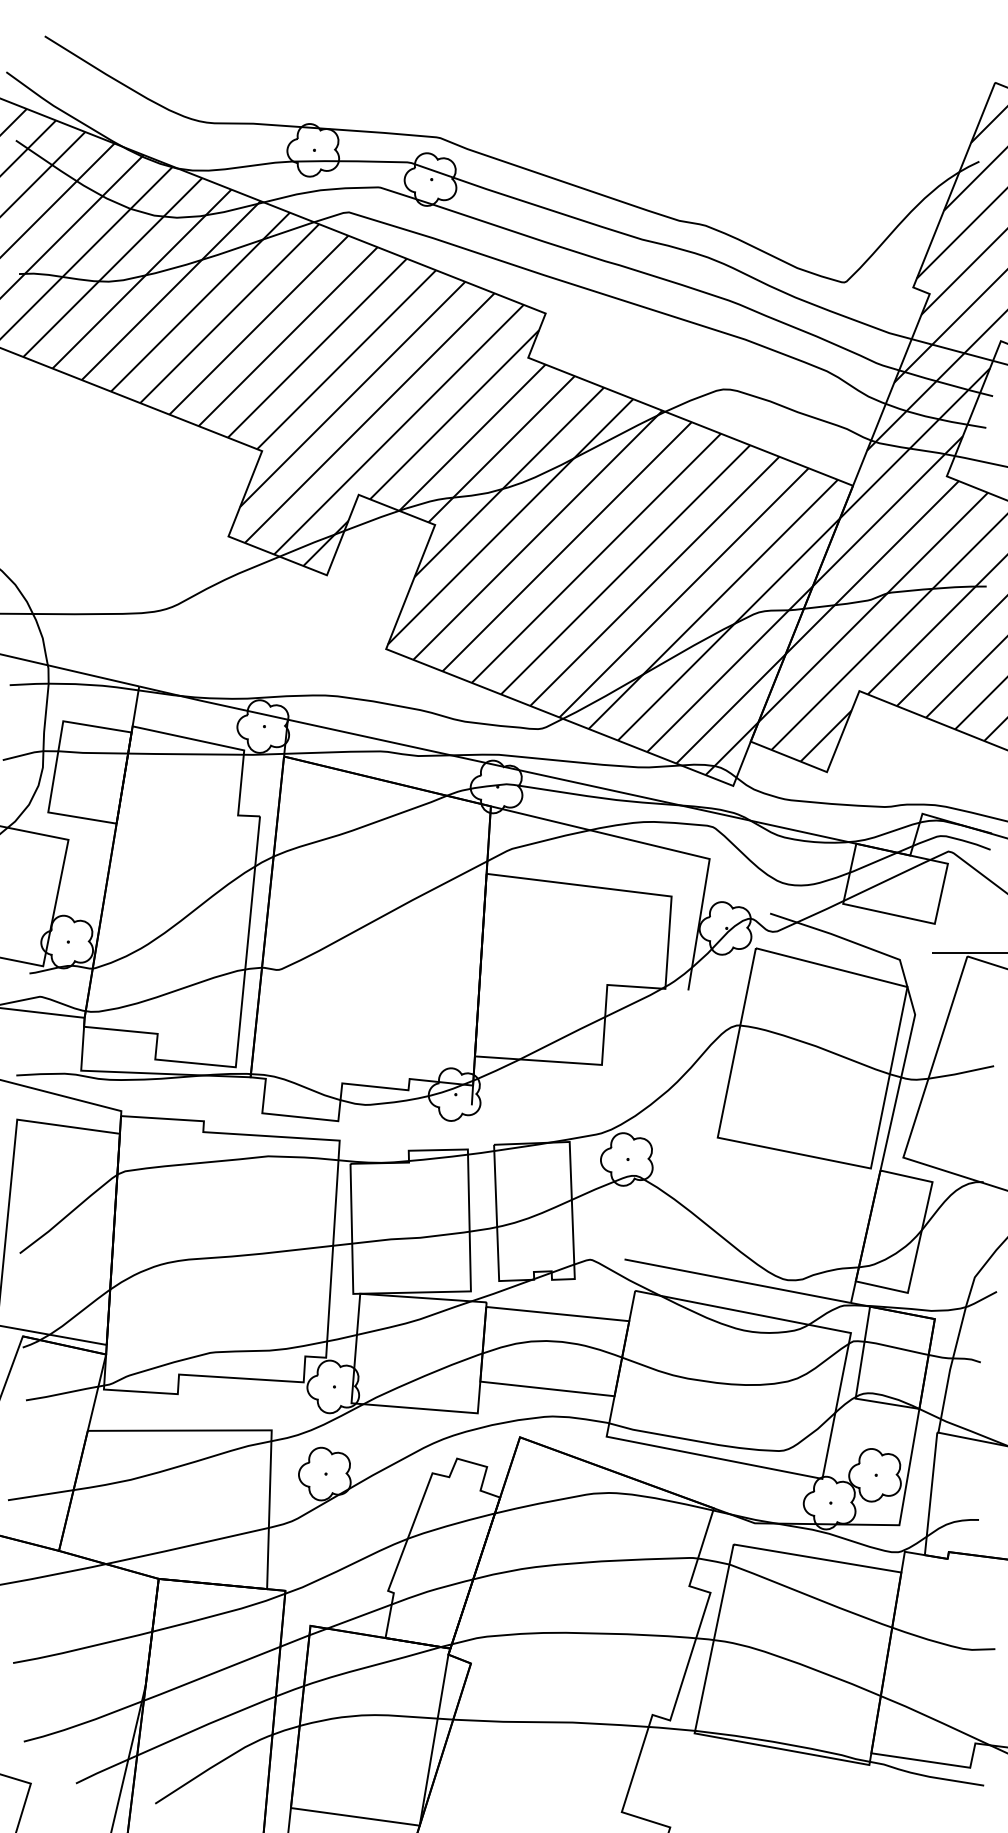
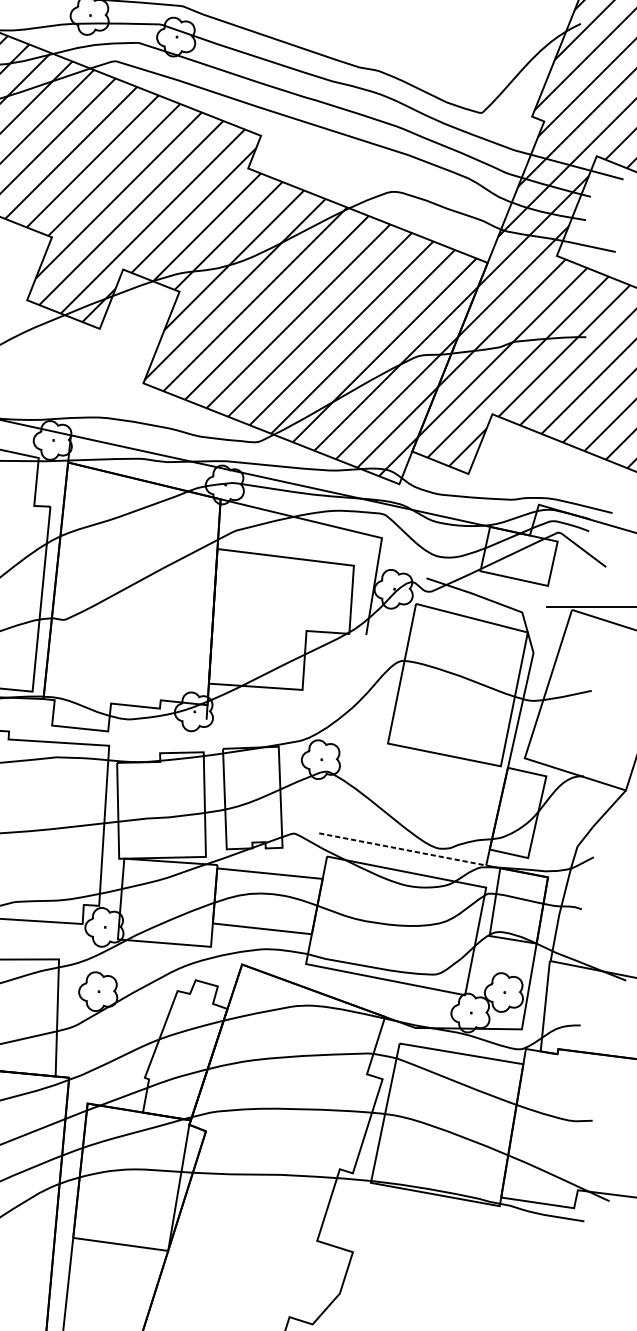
line: (738, 1281) -> (403, 849), solid -> dashed

